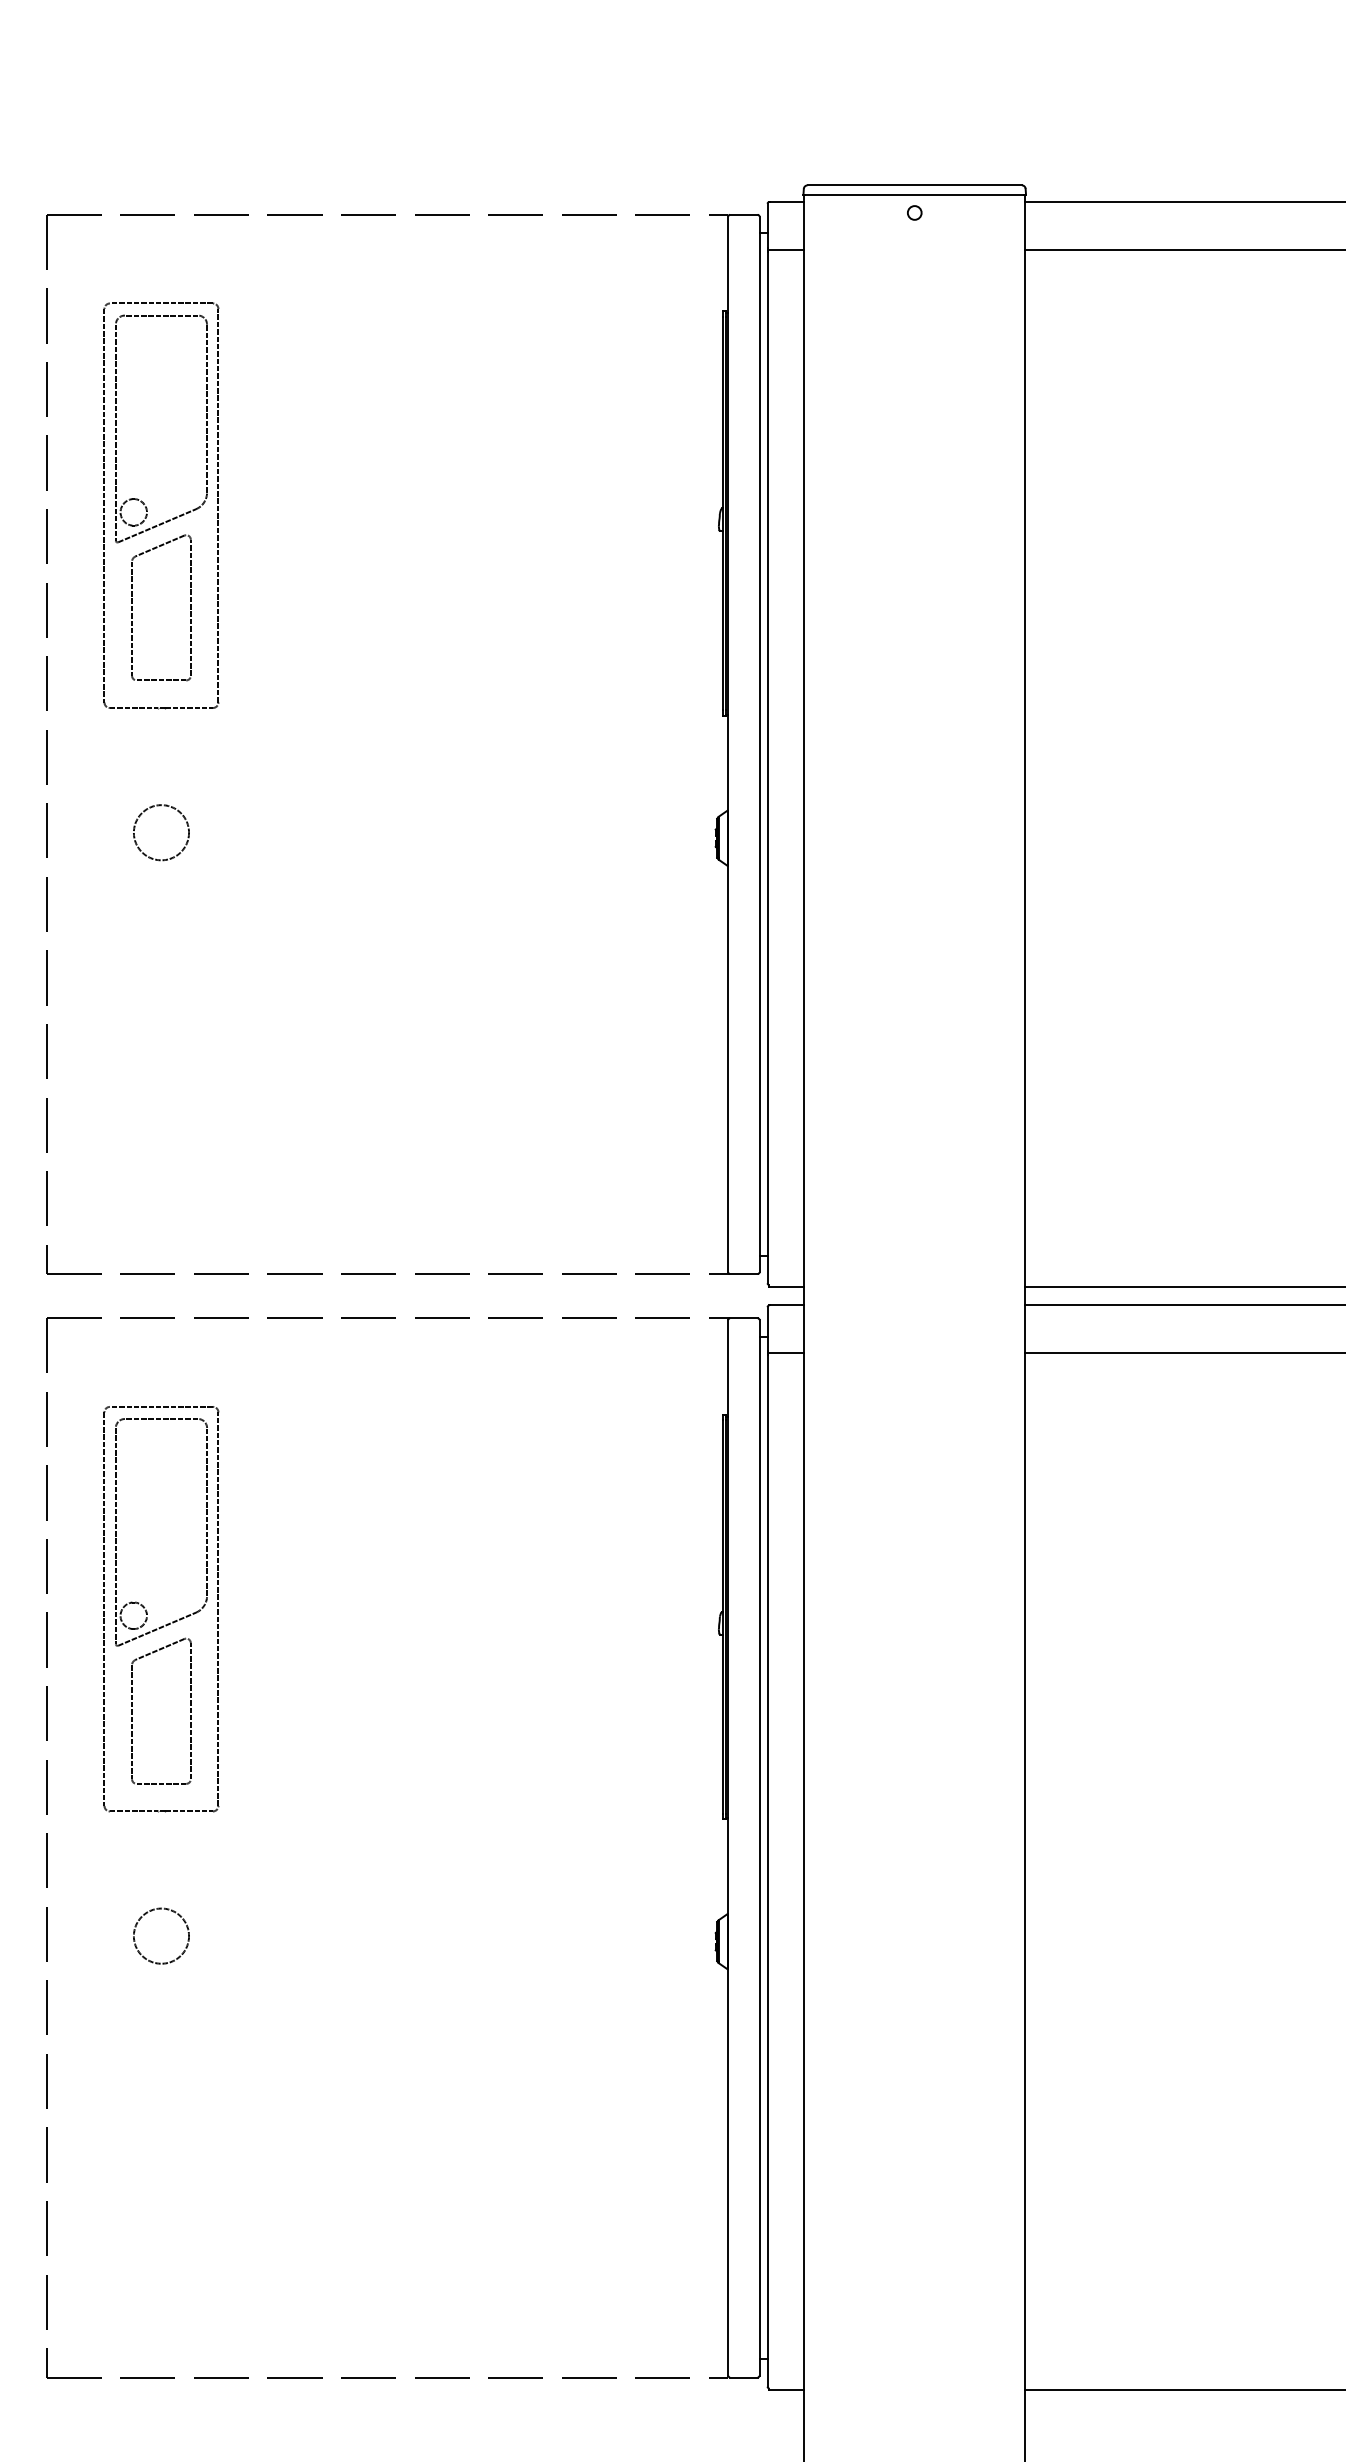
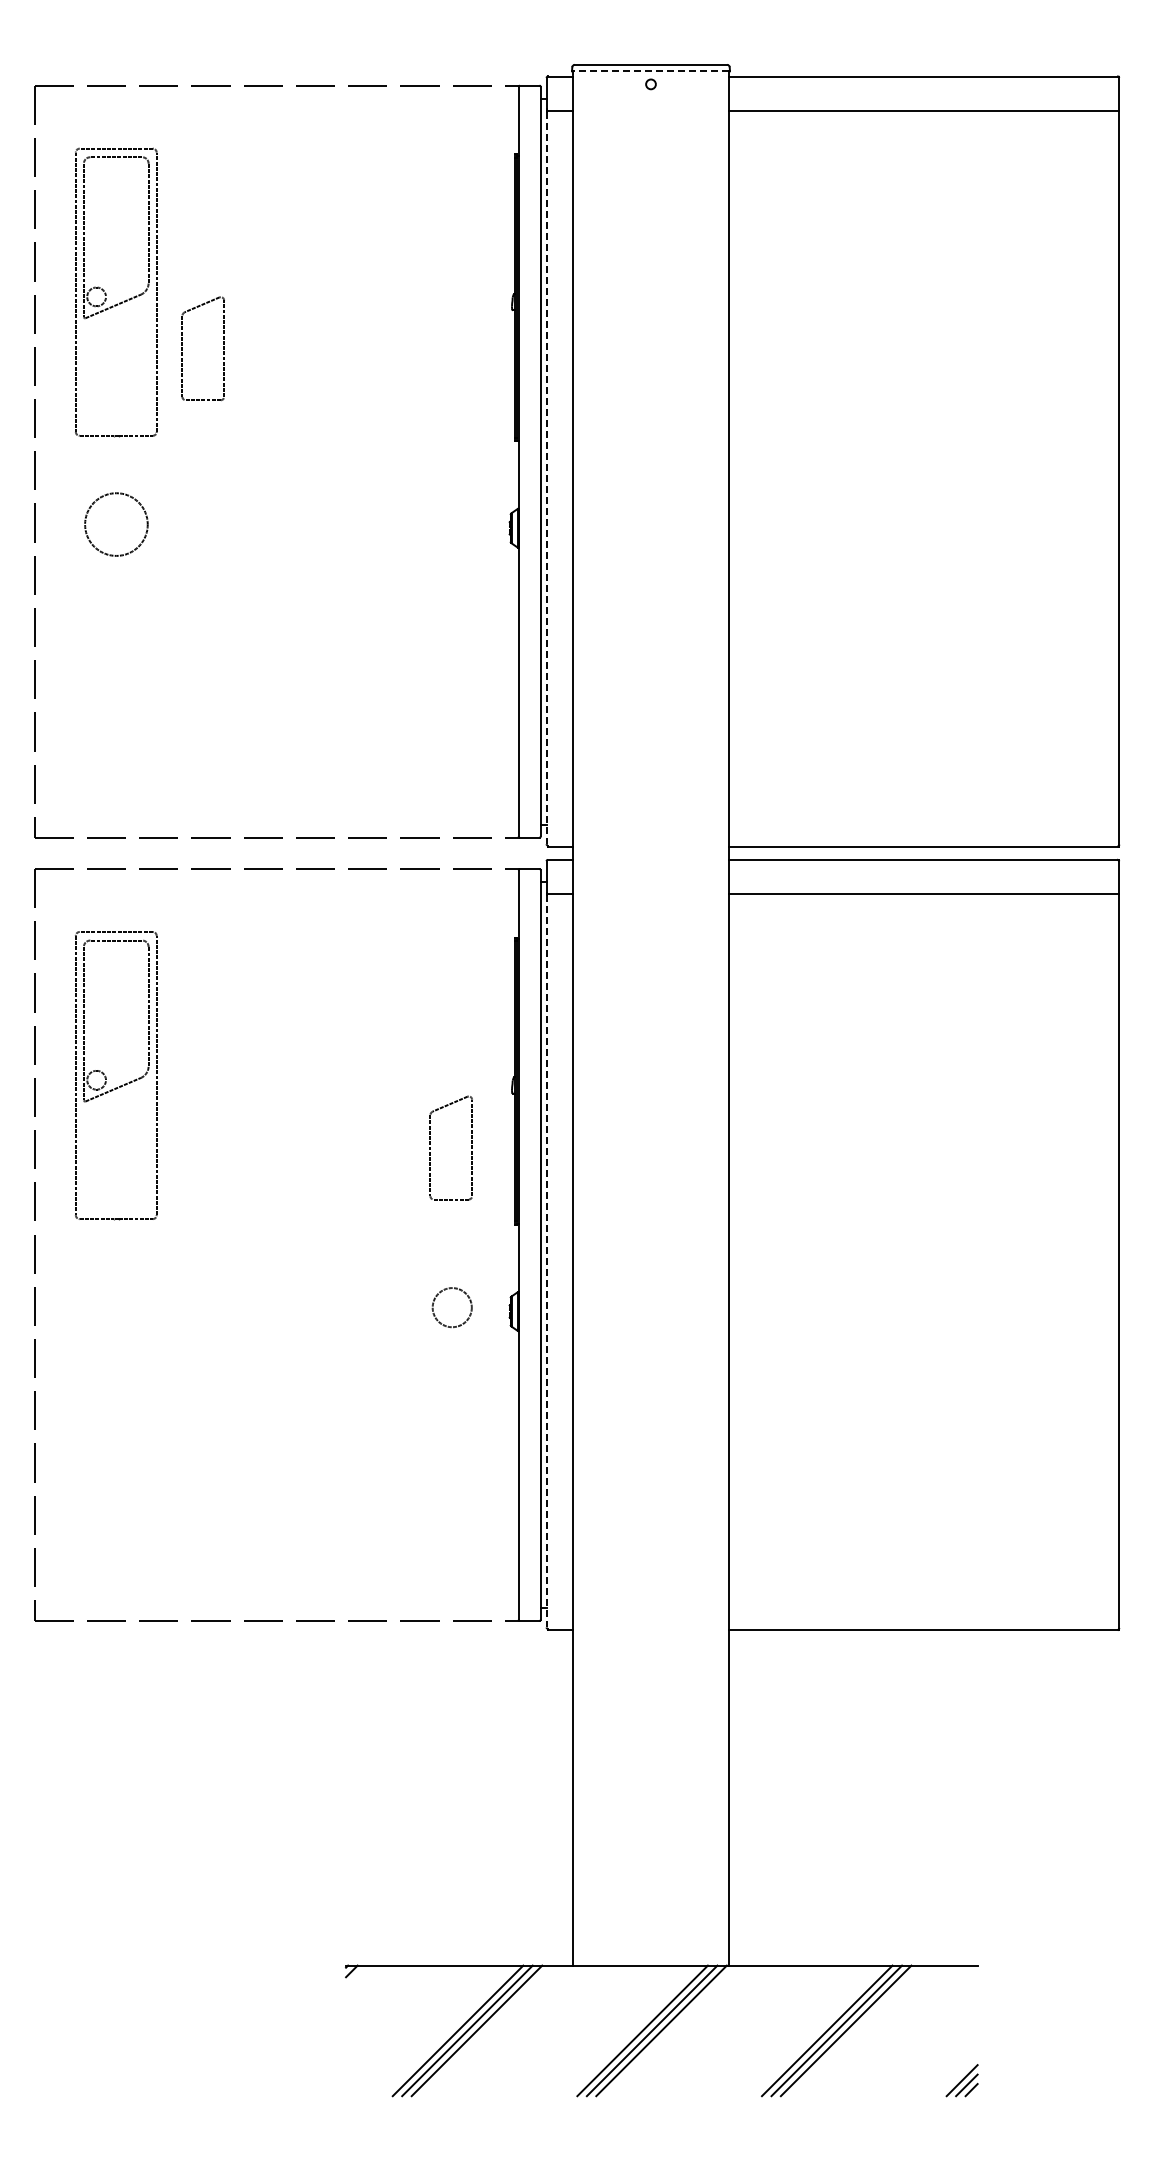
line: (915, 194) -> (651, 71), solid -> dashed
part: (132, 607) -> (182, 348), moved
line: (767, 768) -> (546, 478), solid -> dashed
circle: (160, 831) -> (115, 523), size x1.6
part: (132, 1710) -> (430, 1147), moved
line: (767, 1871) -> (546, 1261), solid -> dashed
circle: (160, 1935) -> (451, 1307), moved

